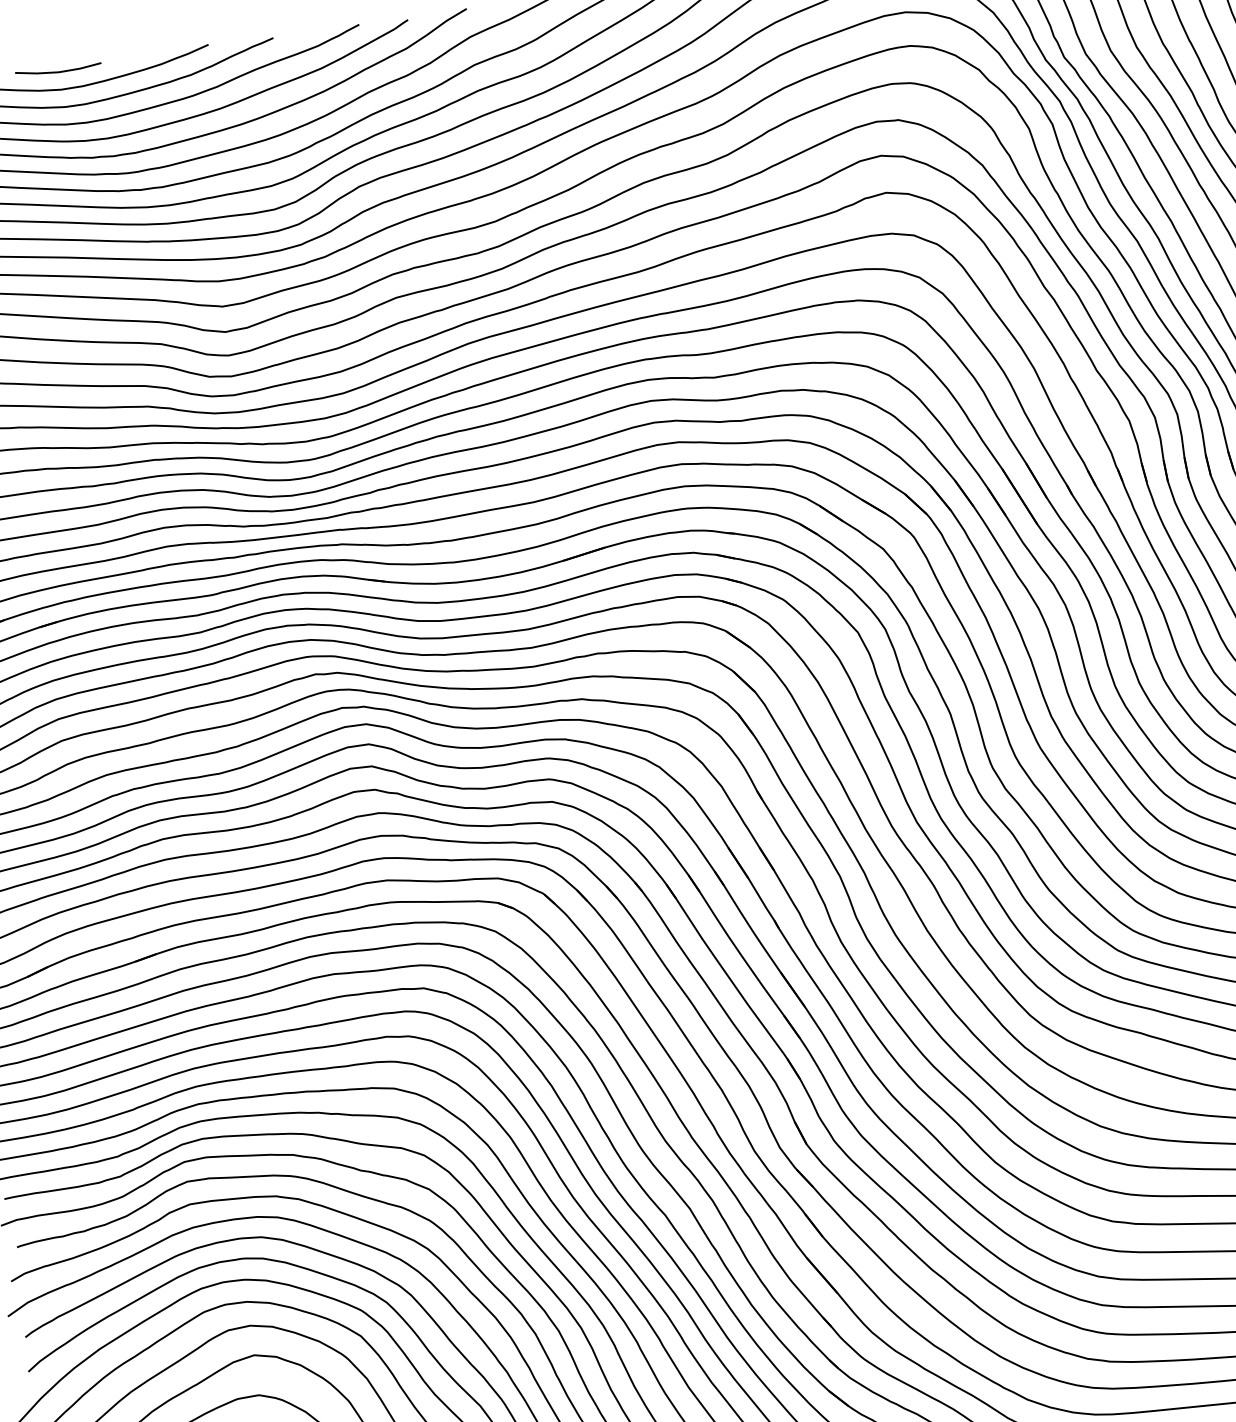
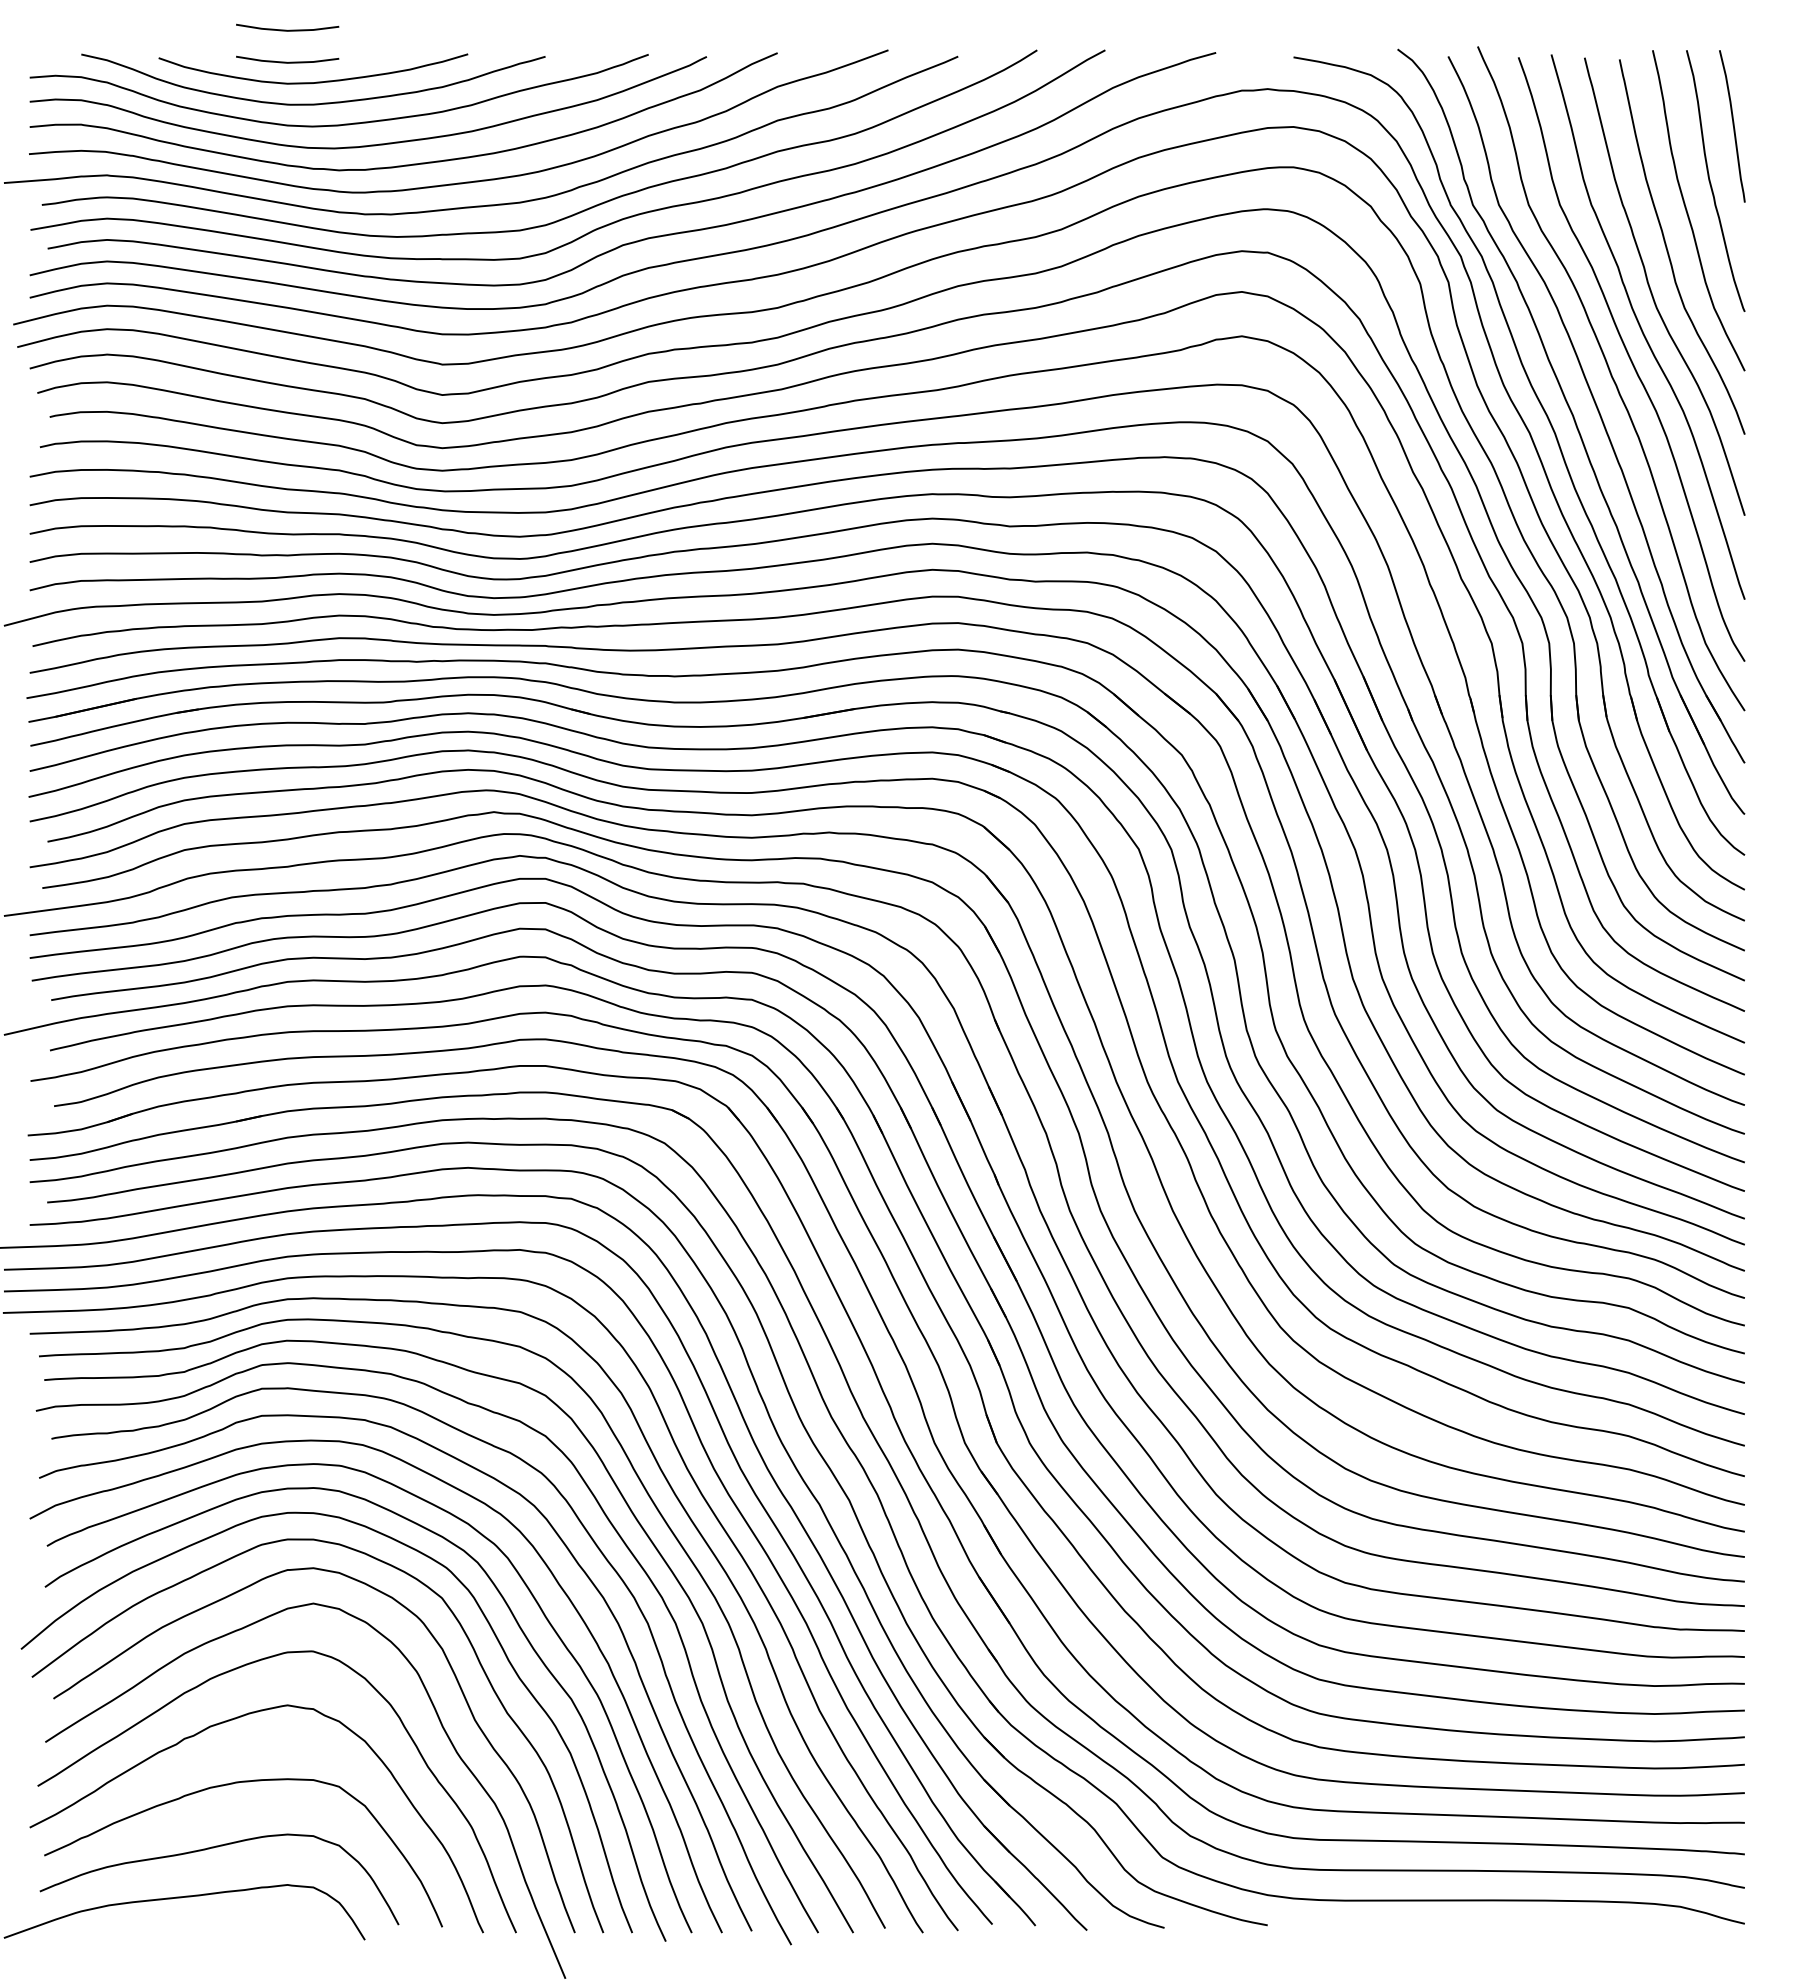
line: (54, 44) -> (286, 29), added

